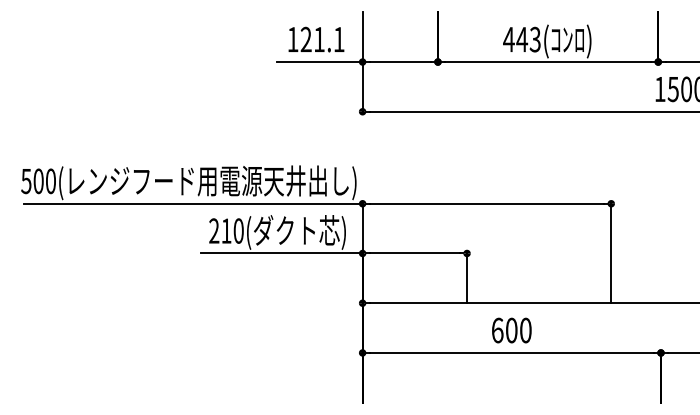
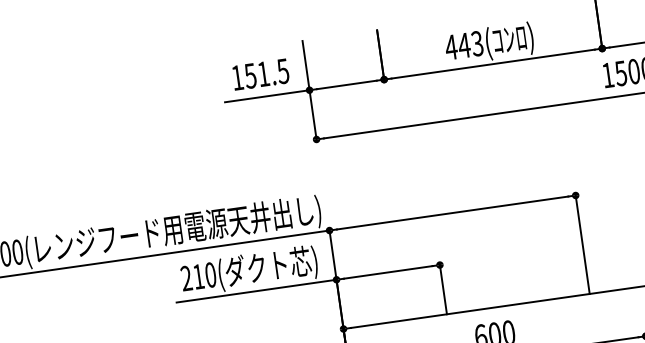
text: (322, 39) -> (266, 73), 121.1 -> 151.5

